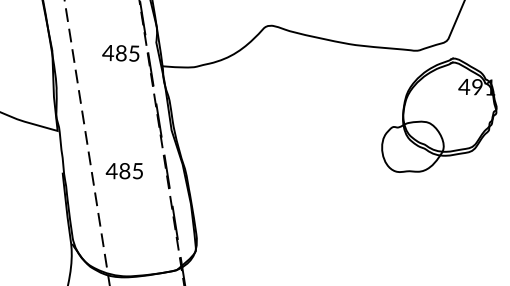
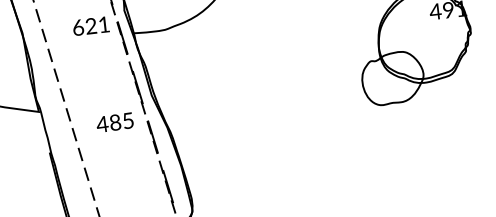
text: (120, 53) -> (90, 26), 485 -> 621
text: (123, 171) -> (114, 123), moved

